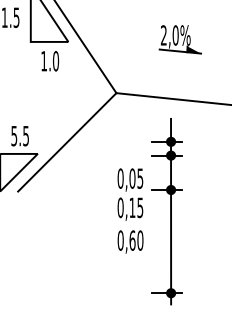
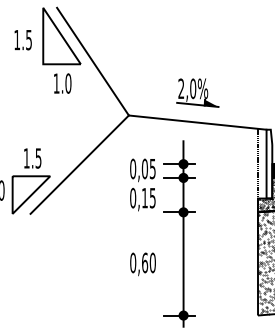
part: (180, 39) -> (197, 92), moved
text: (14, 136) -> (26, 158), 5.5 -> 1.5
text: (130, 194) -> (142, 184), moved

